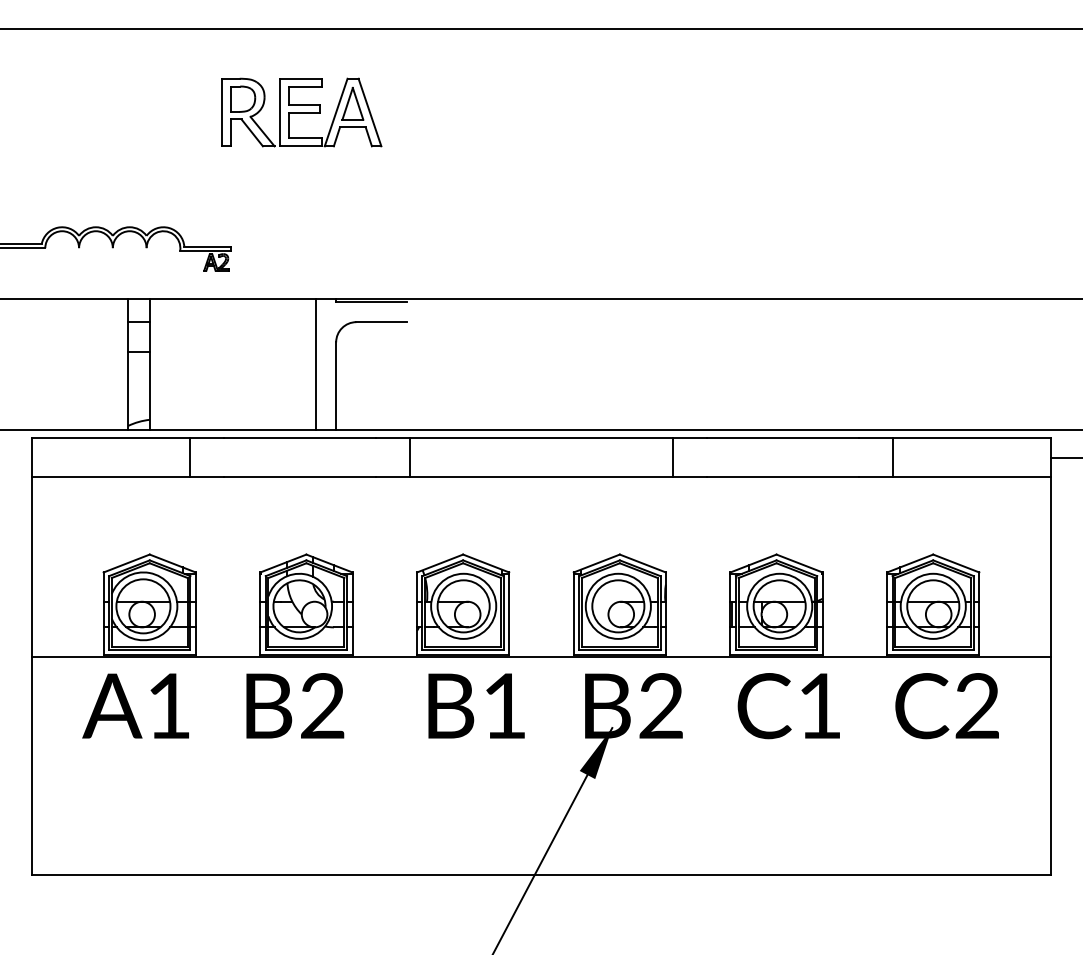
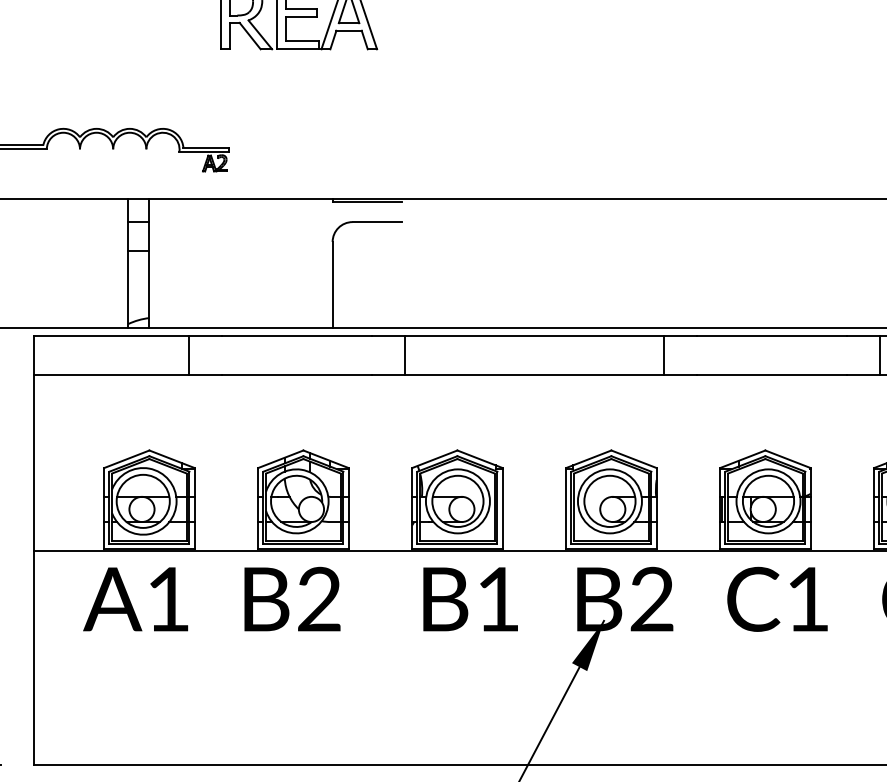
line: (315, 364) -> (312, 263), removed

